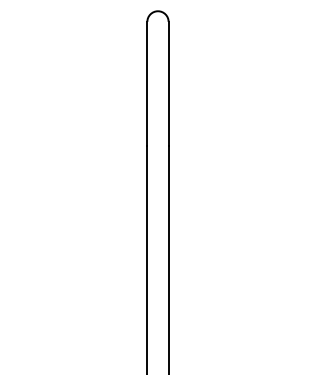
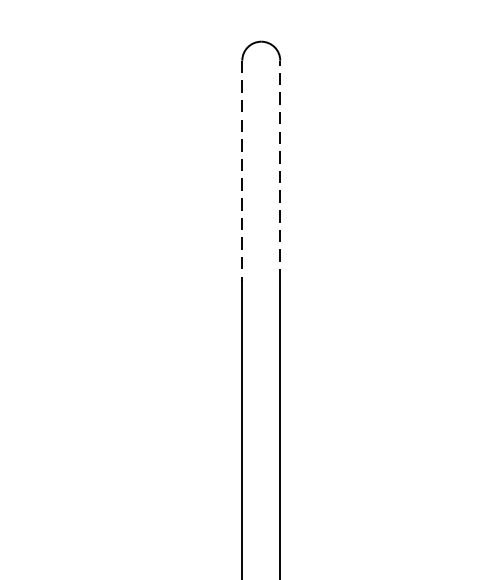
line: (147, 83) -> (242, 170), solid -> dashed
line: (168, 83) -> (280, 170), solid -> dashed

